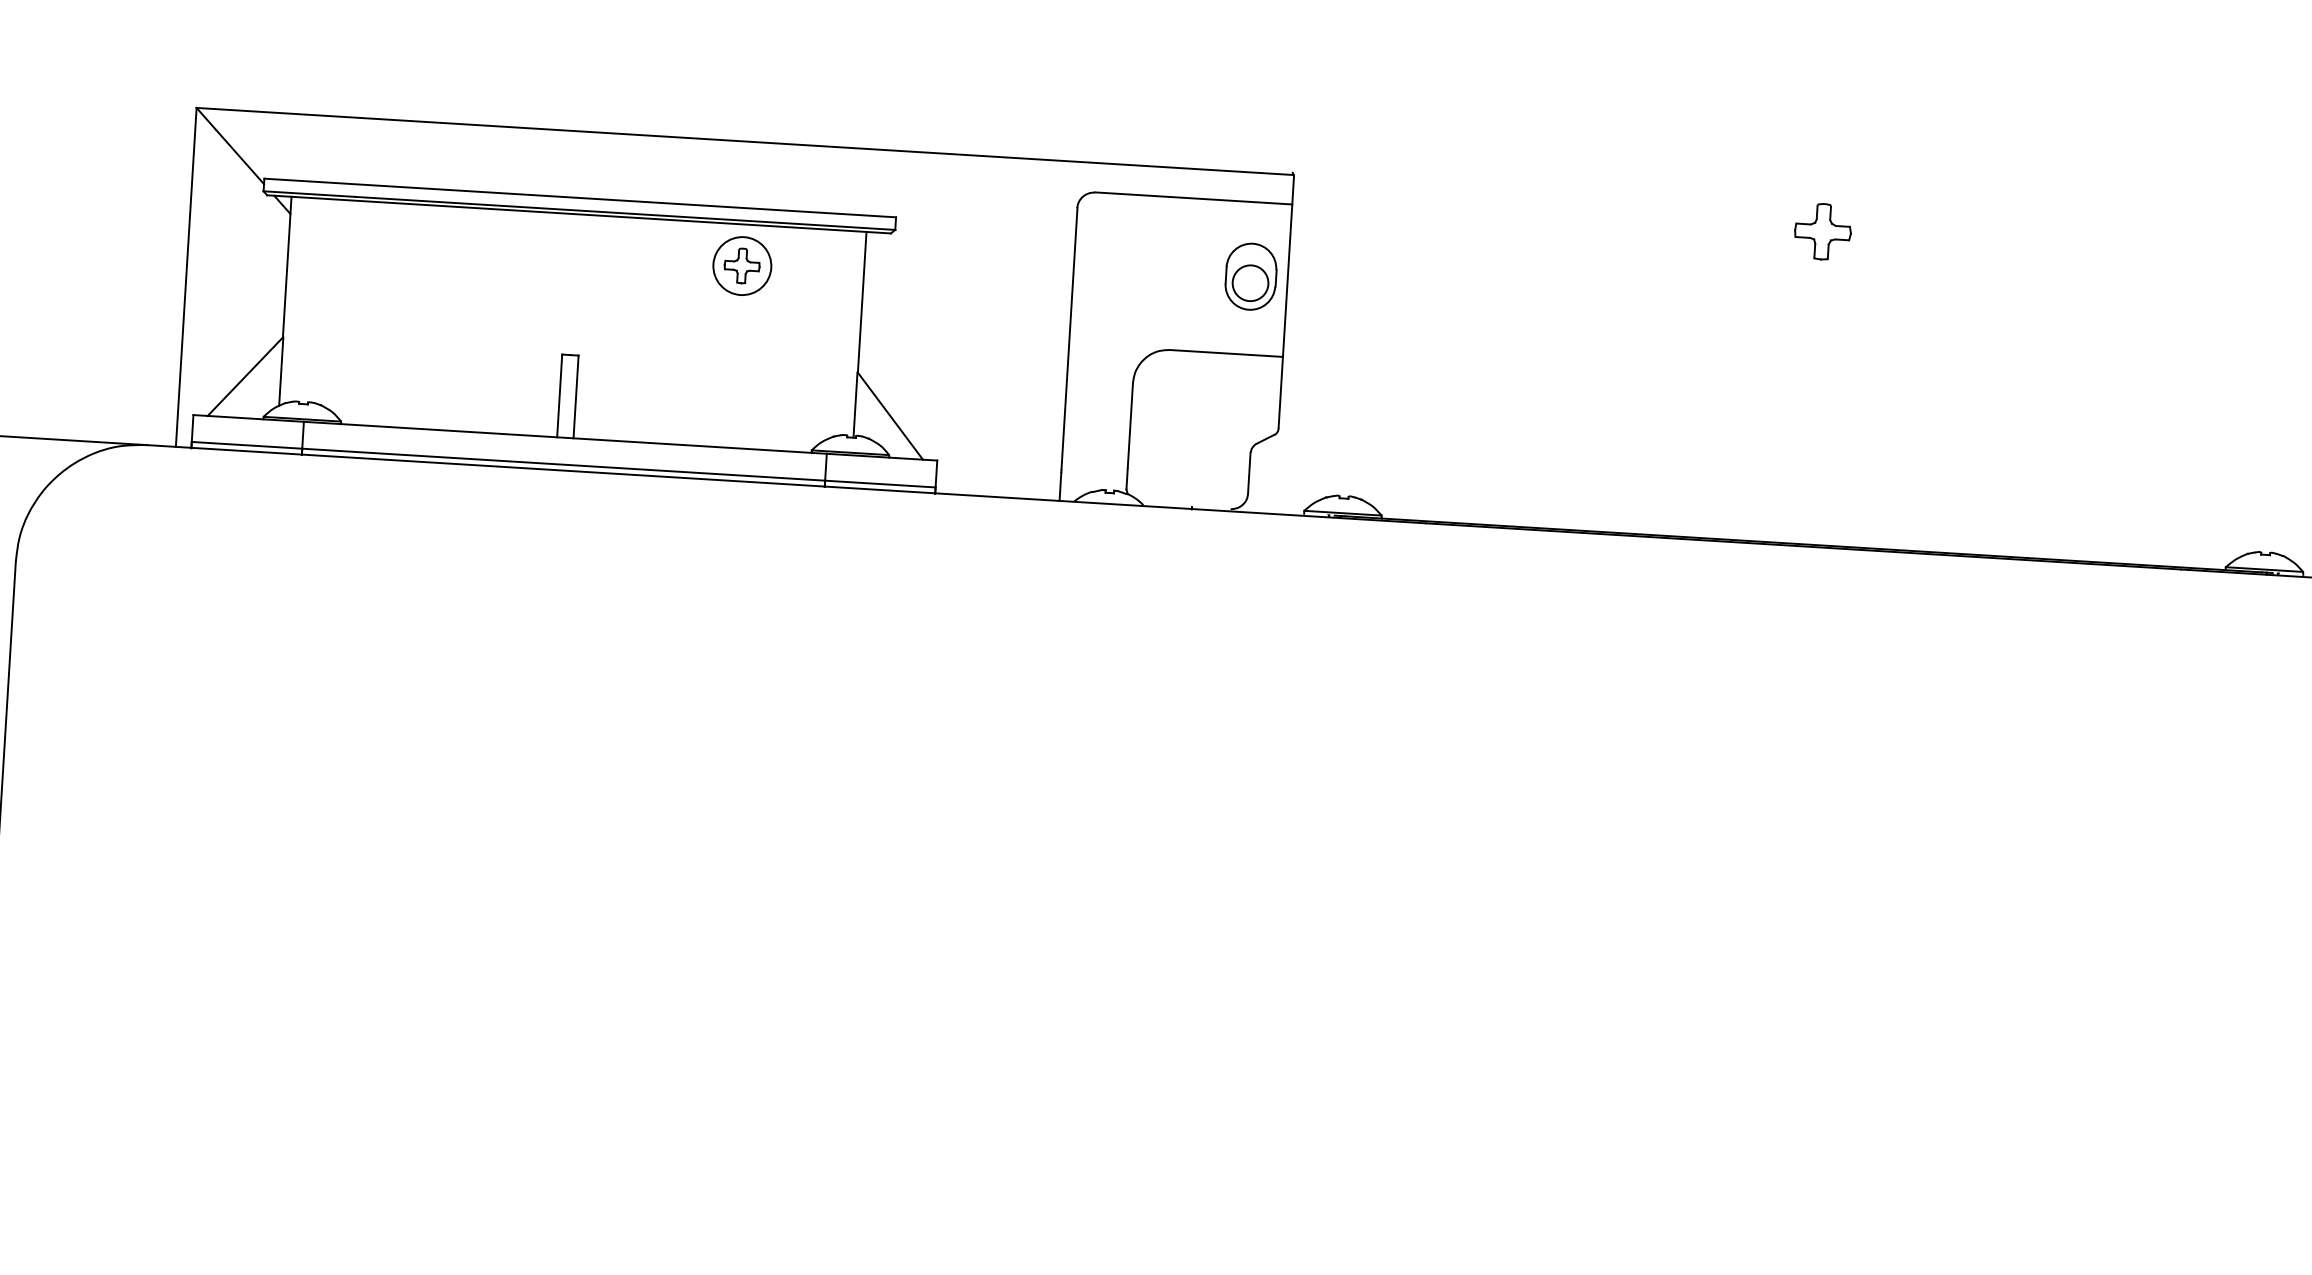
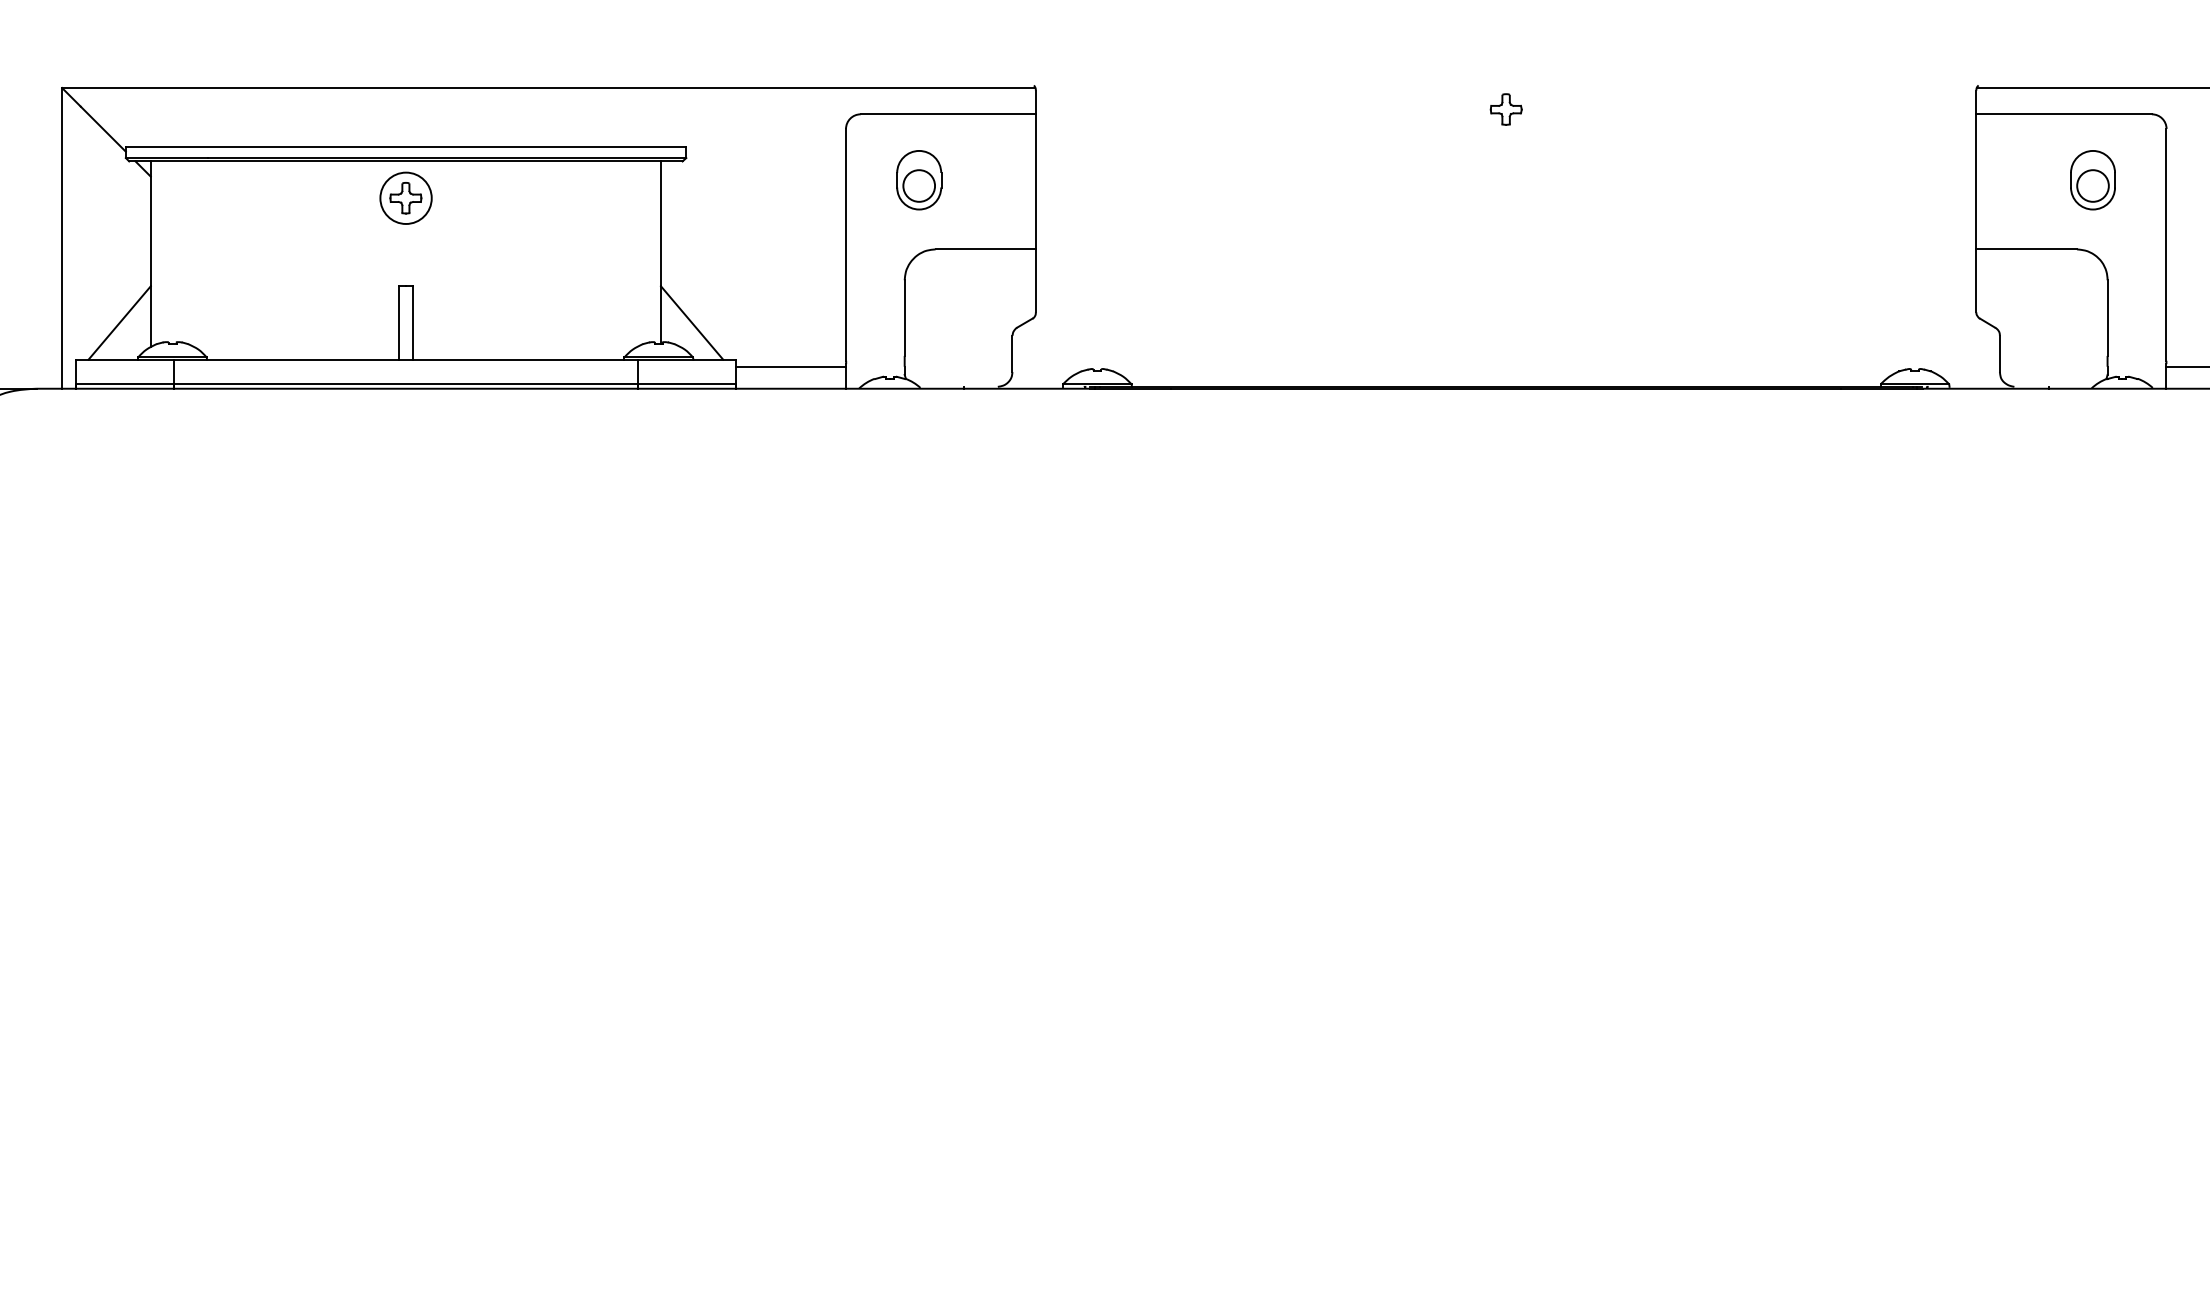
part: (1821, 231) -> (1505, 109), size x0.62
part: (741, 265) -> (405, 197), moved
part: (1251, 277) -> (919, 180), moved
line: (998, 473) -> (790, 367), added

